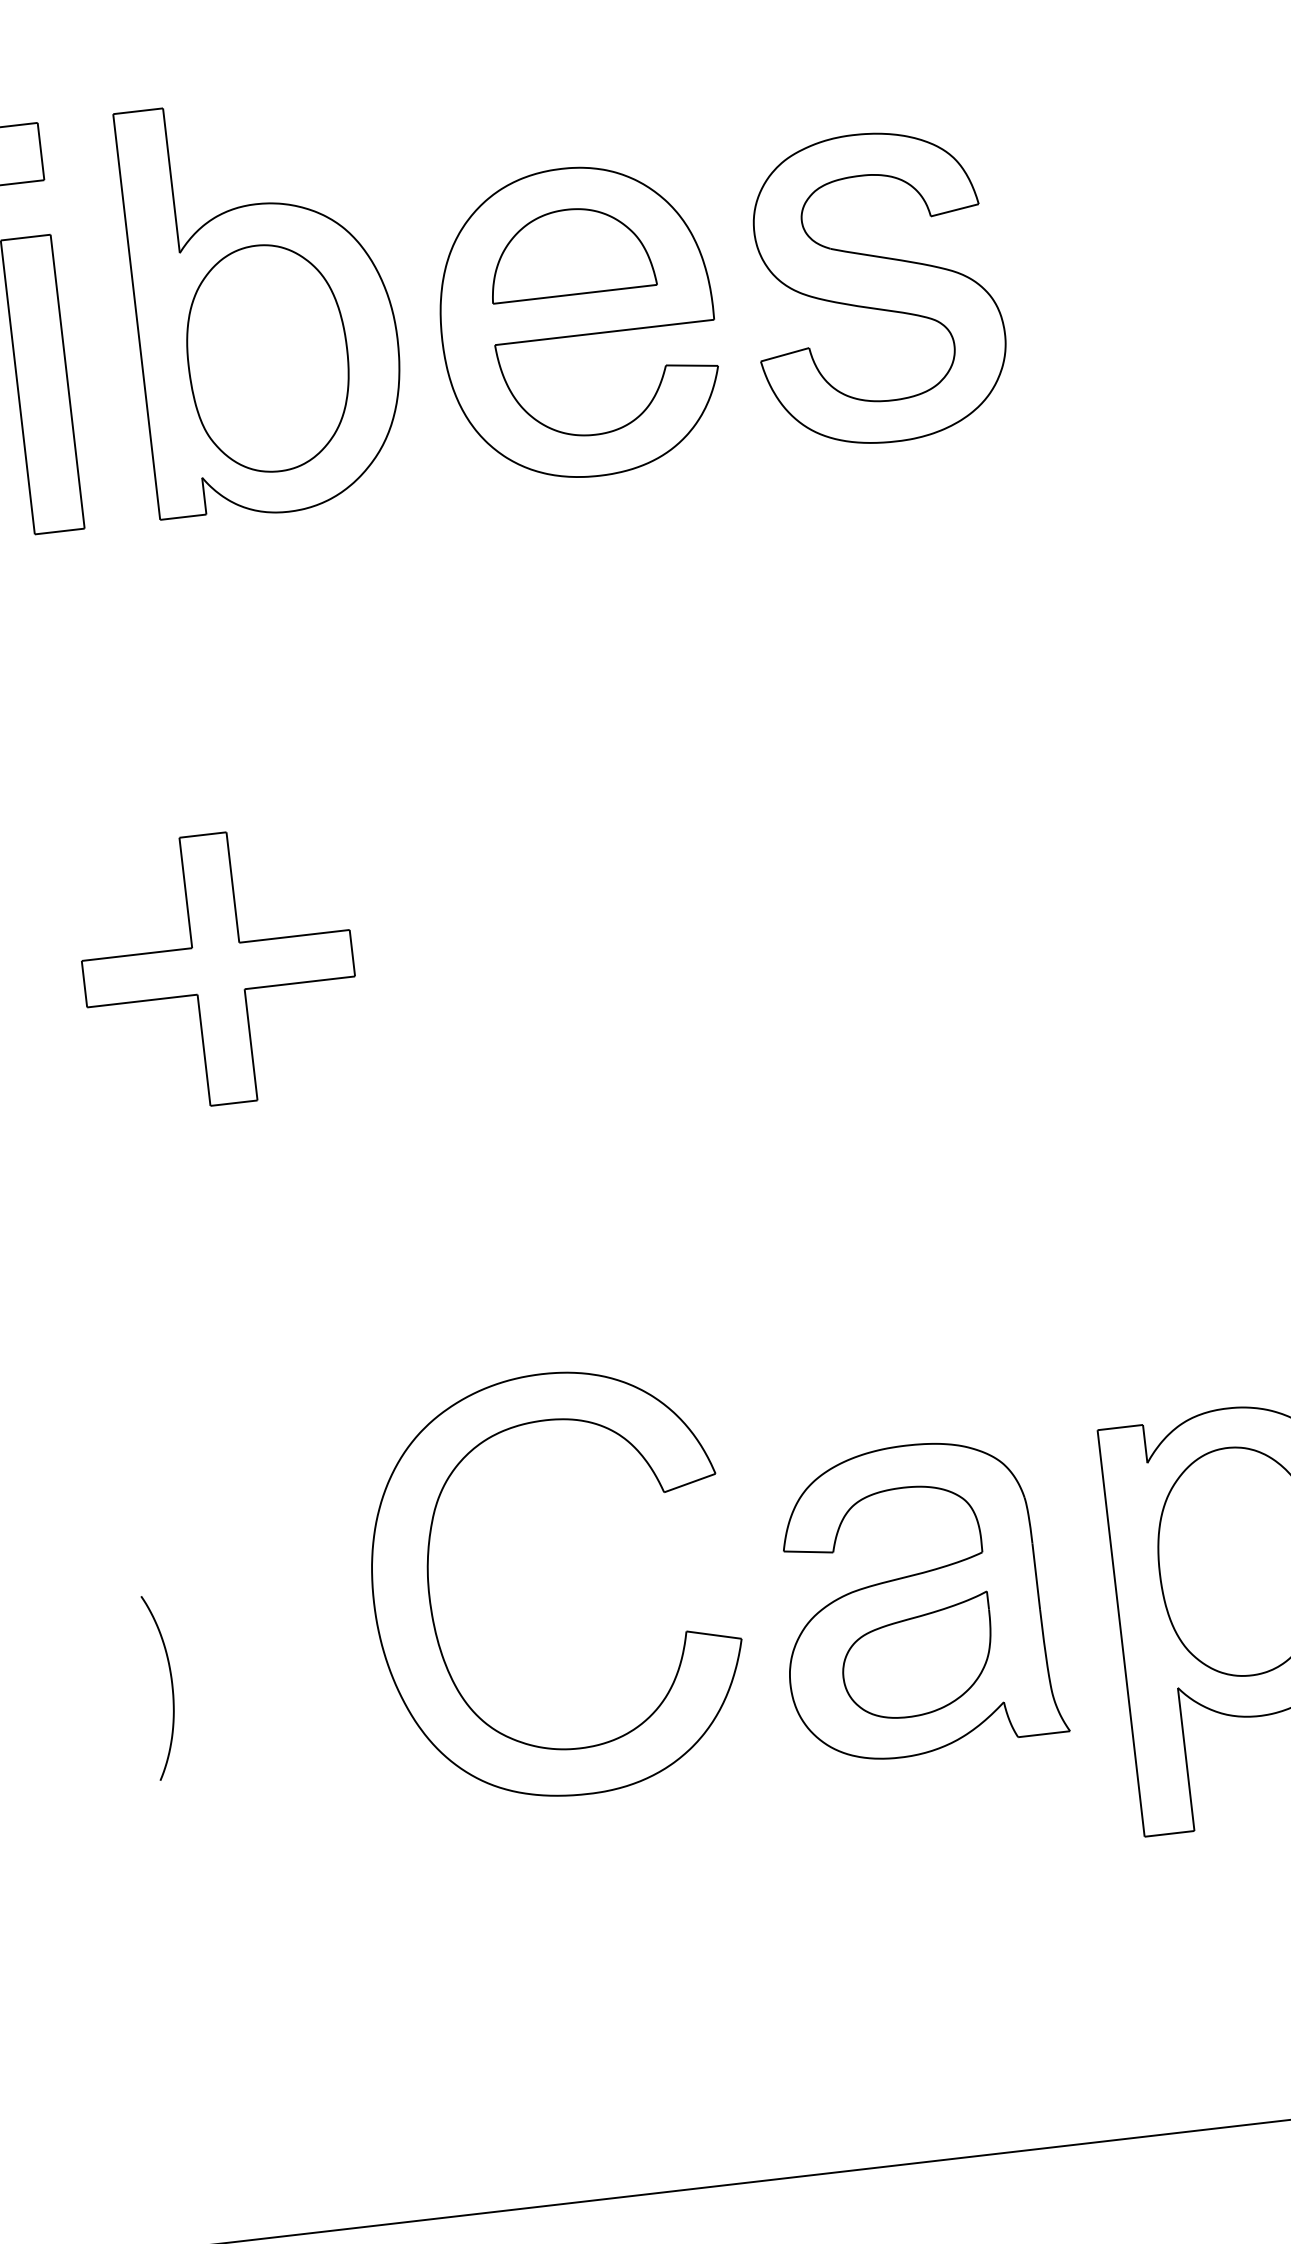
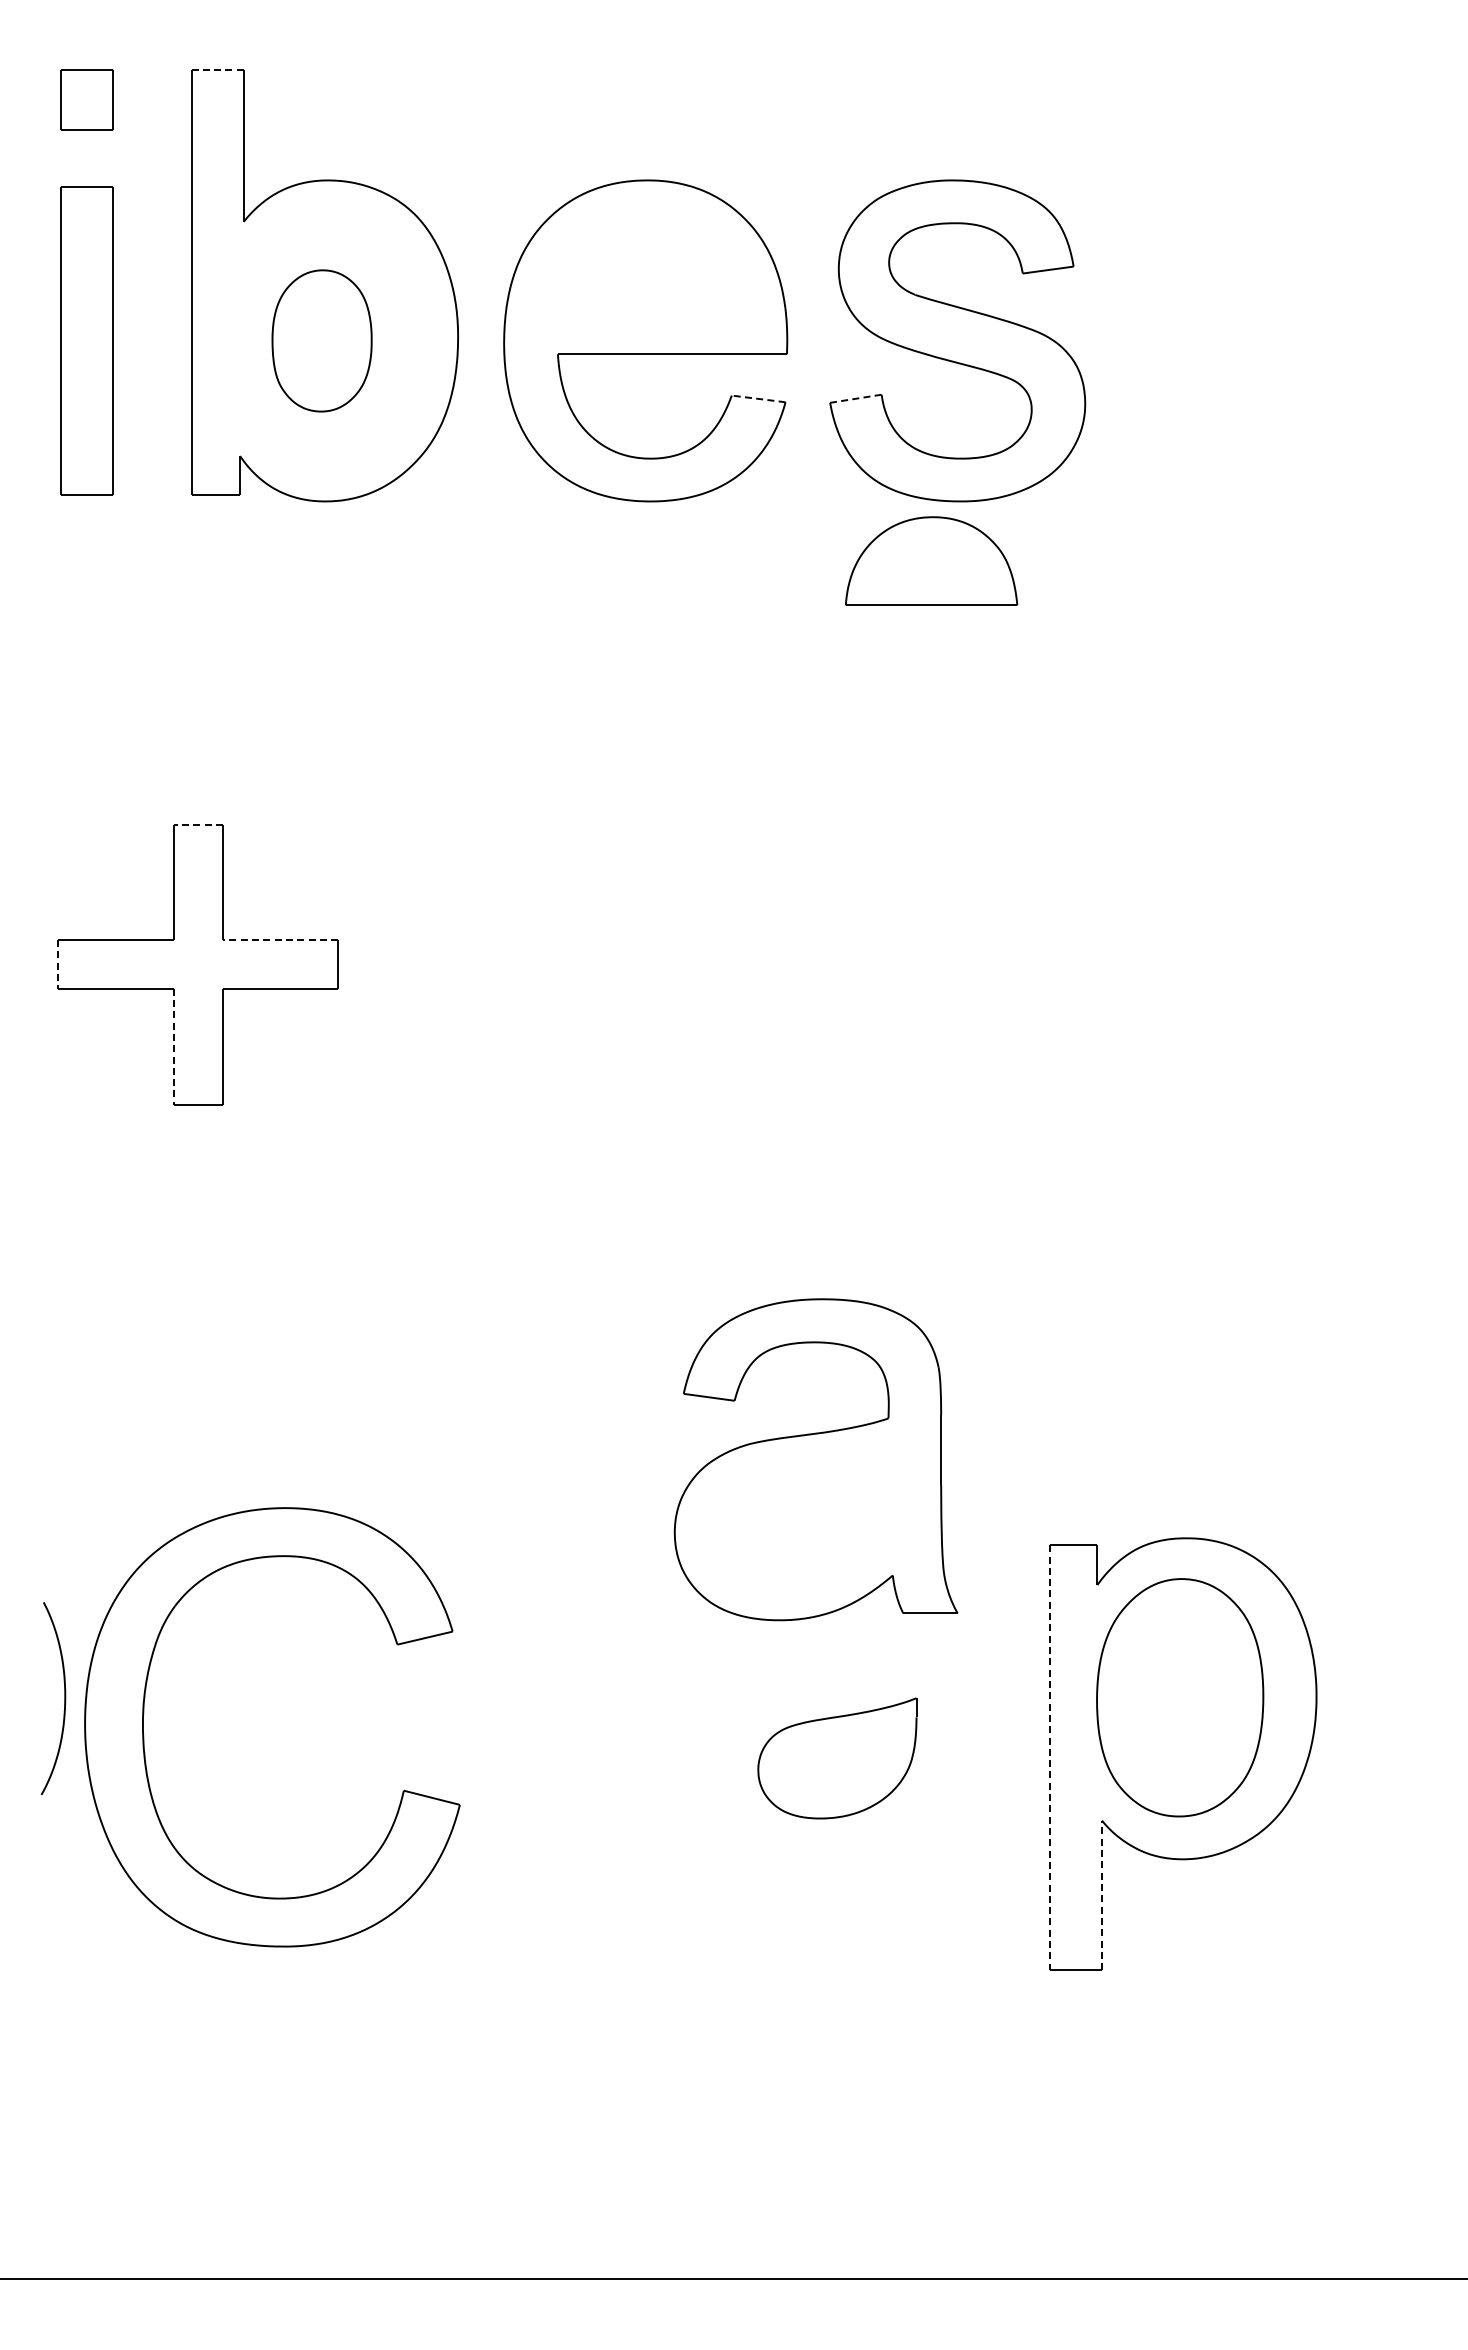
line: (137, 111) -> (217, 70), solid -> dashed
part: (570, 251) -> (931, 560), moved
line: (784, 354) -> (855, 398), solid -> dashed
part: (267, 358) -> (321, 340), size x0.6
line: (691, 365) -> (758, 398), solid -> dashed
line: (203, 834) -> (198, 824), solid -> dashed
line: (294, 936) -> (280, 940), solid -> dashed
line: (84, 984) -> (58, 964), solid -> dashed
line: (203, 1051) -> (173, 1047), solid -> dashed
part: (917, 1599) -> (815, 1459), moved
part: (432, 1607) -> (144, 1735), moved
line: (1120, 1634) -> (1049, 1758), solid -> dashed
line: (1185, 1759) -> (1101, 1895), solid -> dashed

